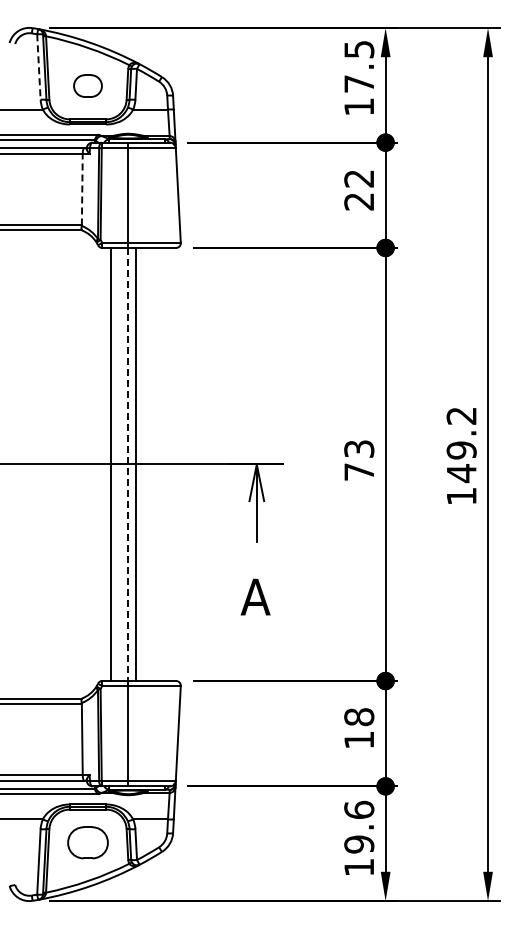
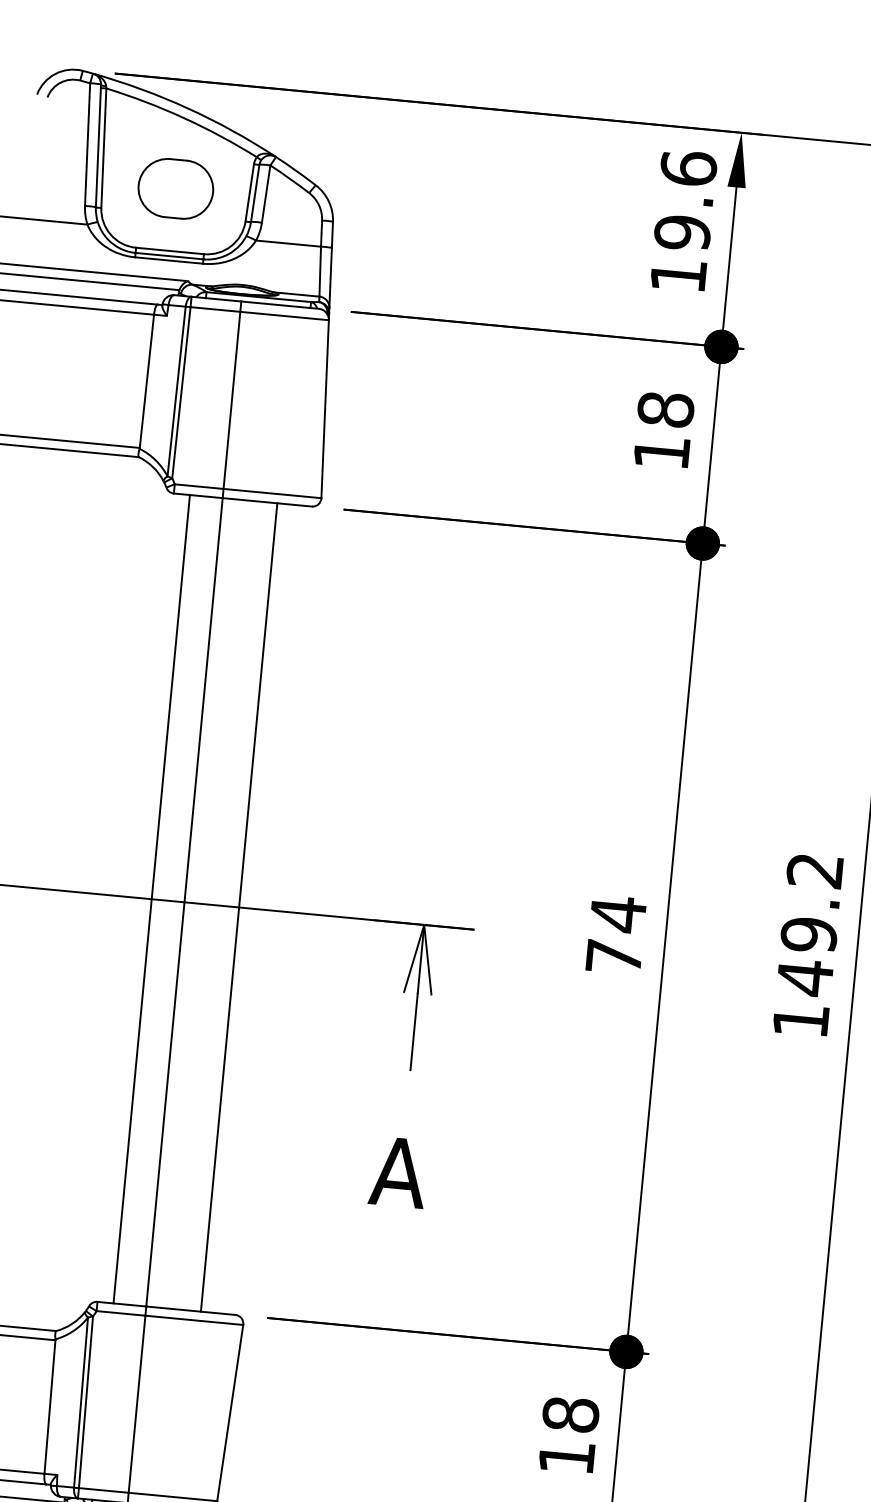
text: (359, 66) -> (686, 200), 17.5 -> 19.6
line: (38, 67) -> (86, 145), dashed -> solid
part: (87, 85) -> (175, 187), size x1.43
line: (82, 189) -> (147, 380), dashed -> solid
text: (359, 189) -> (664, 429), 22 -> 18
text: (359, 448) -> (618, 913), 73 -> 74
line: (128, 464) -> (184, 902), dashed -> solid
line: (135, 464) -> (238, 907), moved

